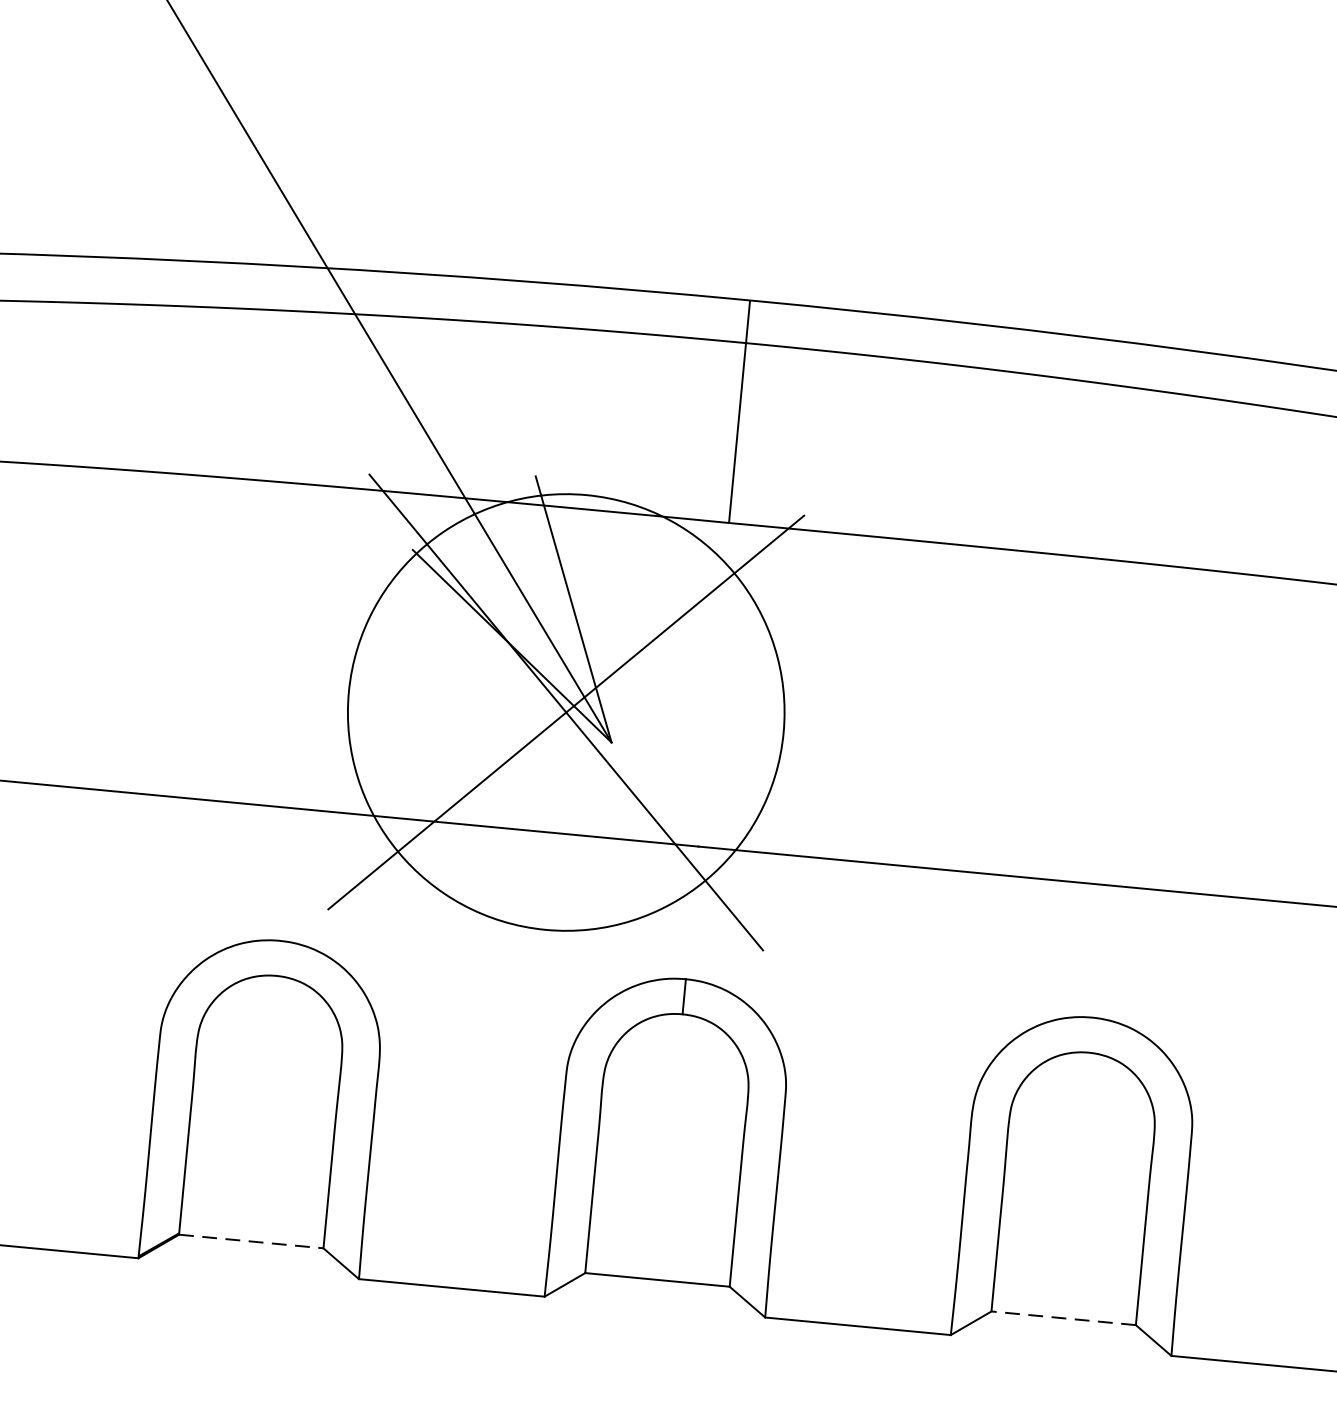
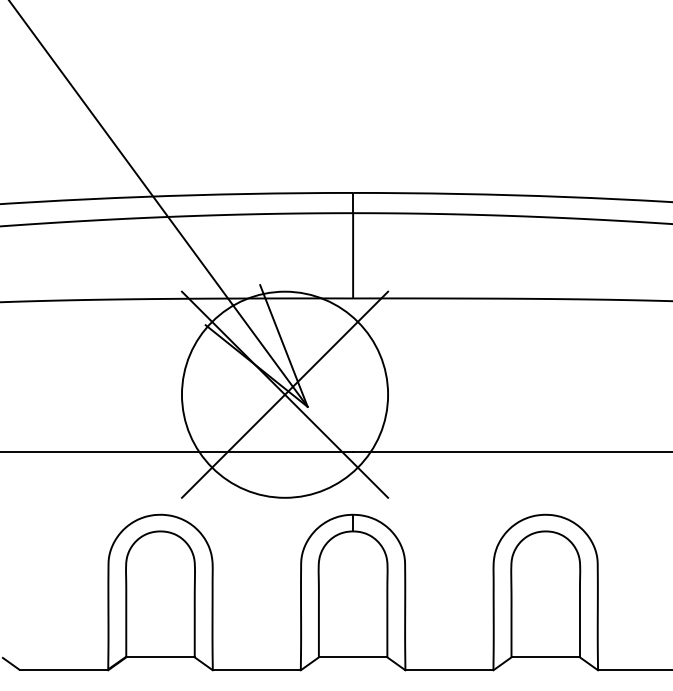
line: (253, 1241) -> (161, 657), dashed -> solid
line: (1063, 1318) -> (545, 657), dashed -> solid

